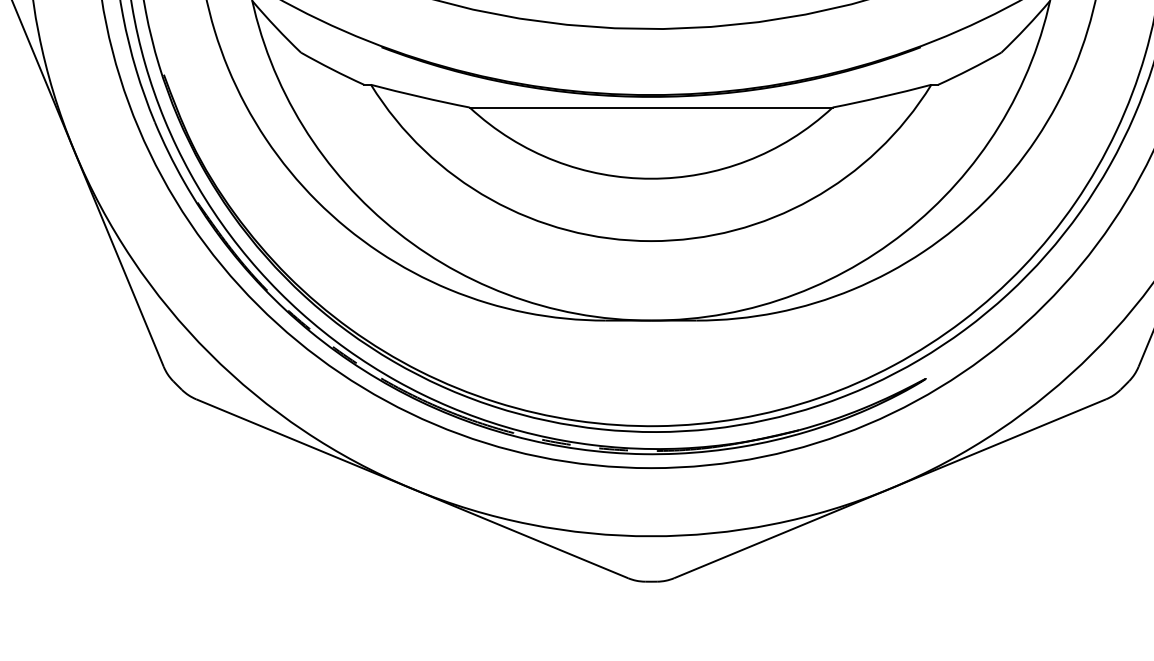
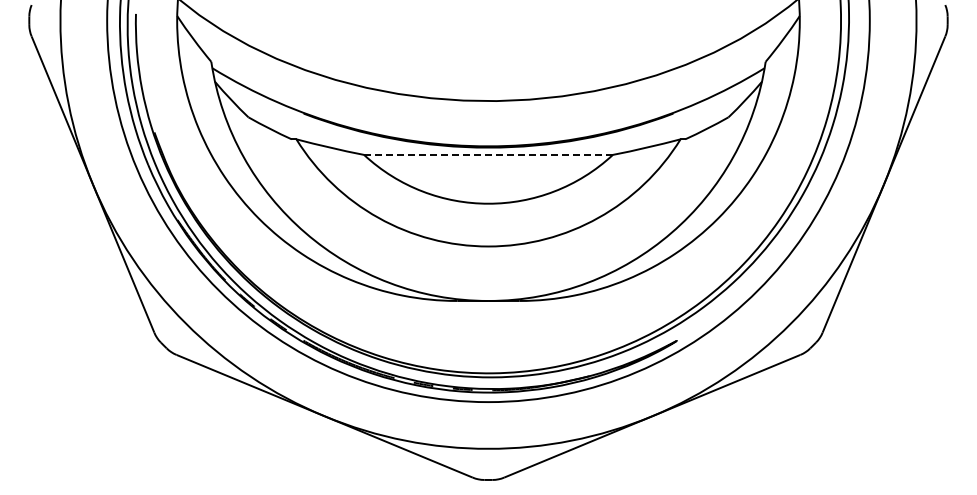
line: (651, 106) -> (488, 154), solid -> dashed

